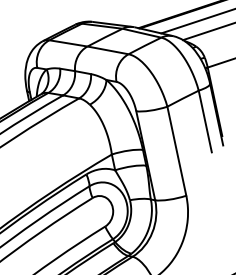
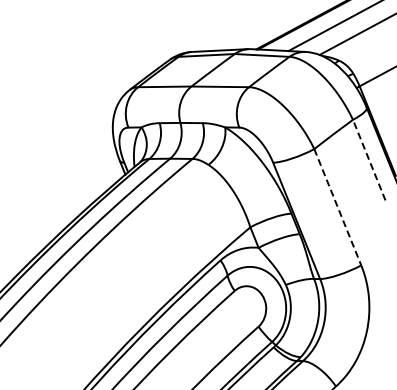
line: (205, 121) -> (369, 159), solid -> dashed
line: (176, 151) -> (337, 207), solid -> dashed

